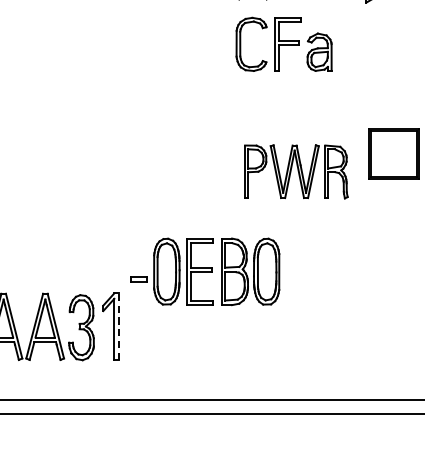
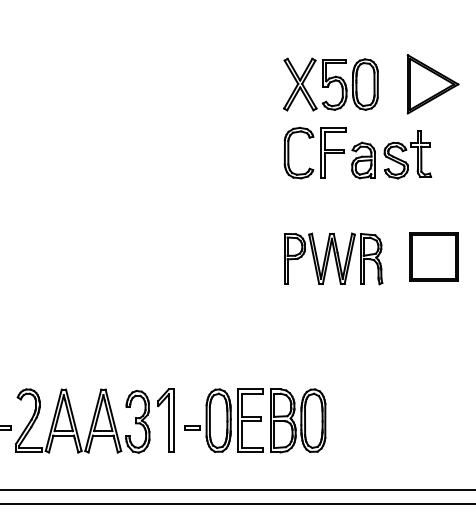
part: (365, 45) -> (407, 154), added
part: (296, 171) -> (333, 258), moved
part: (205, 271) -> (255, 420), moved
line: (119, 326) -> (173, 420), dashed -> solid

